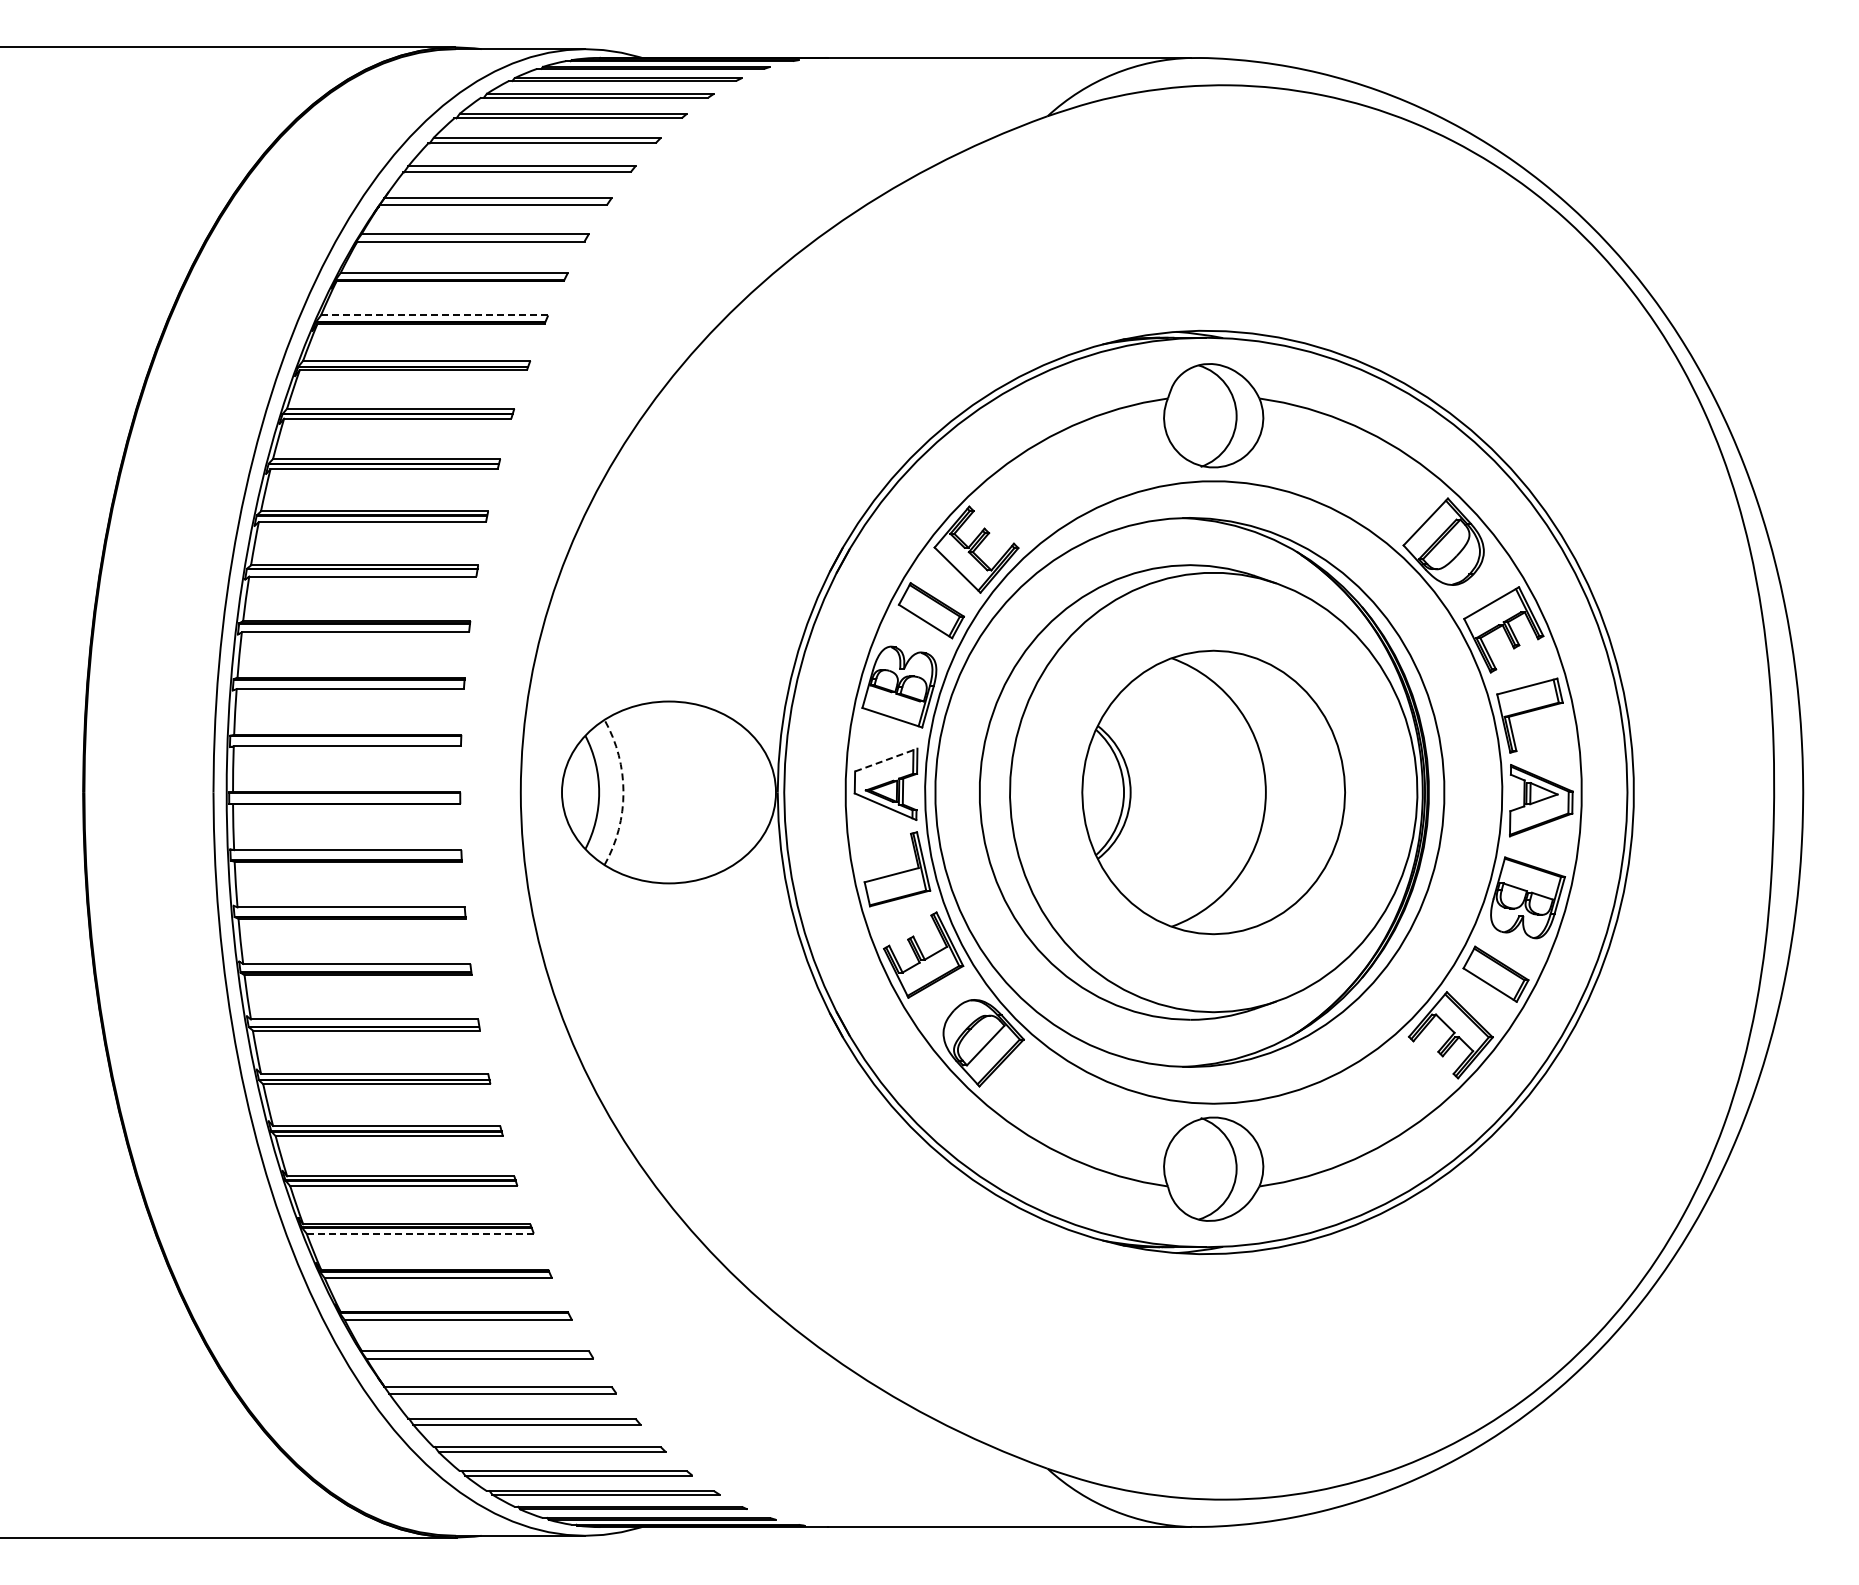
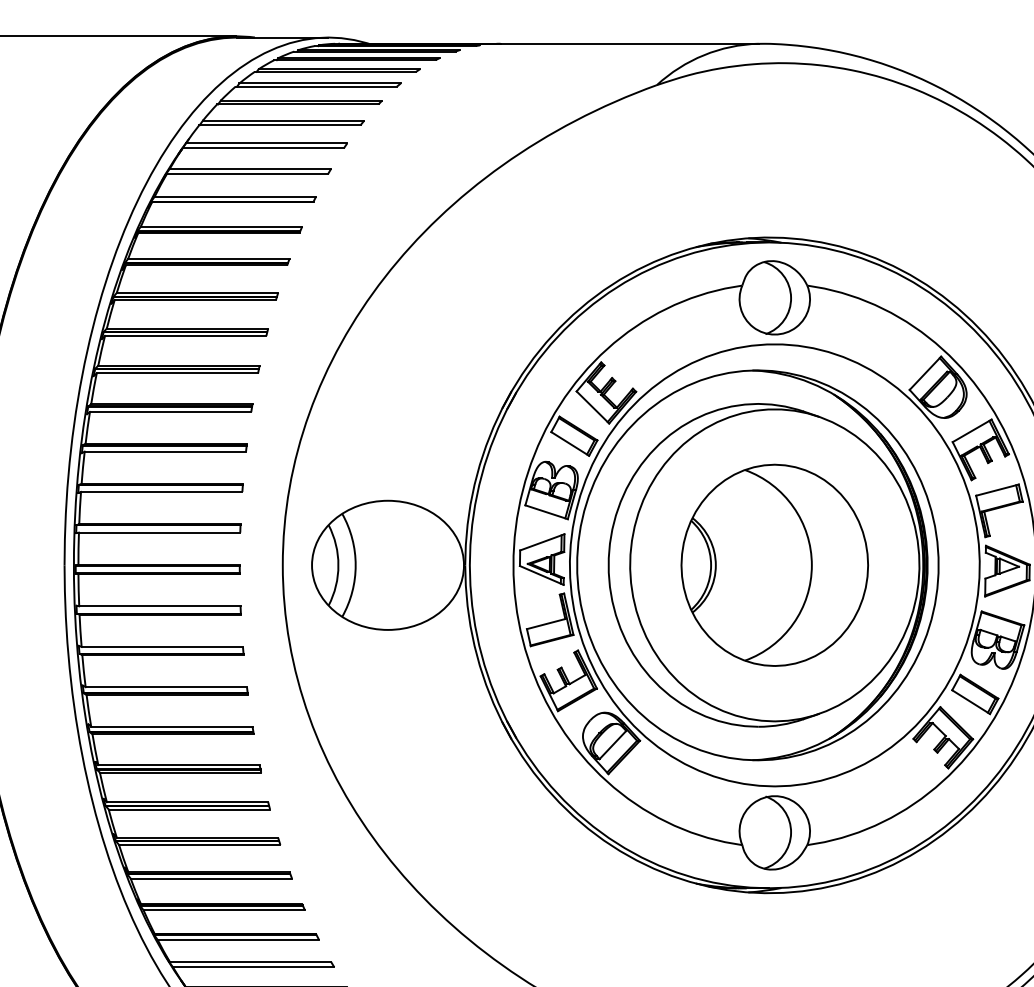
line: (434, 315) -> (221, 226), dashed -> solid
line: (886, 759) -> (542, 541), dashed -> solid
arc: (623, 792) -> (355, 565), dashed -> solid
line: (420, 1233) -> (211, 878), dashed -> solid

